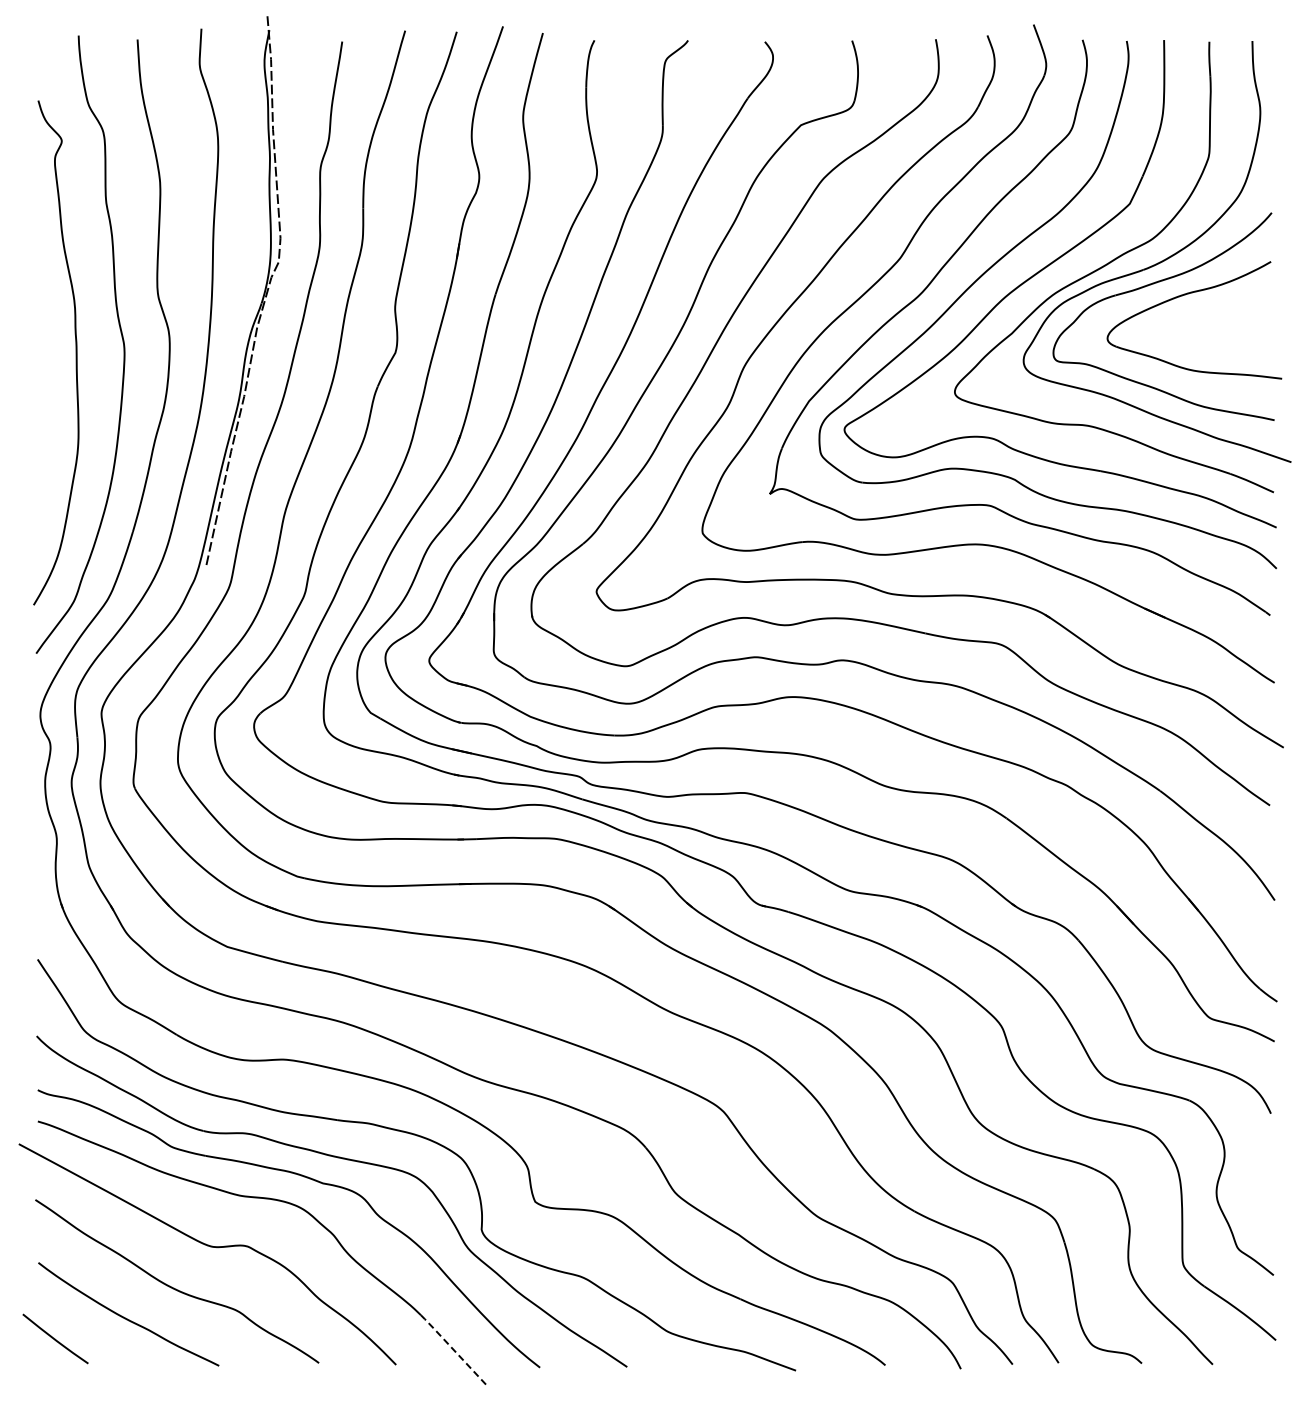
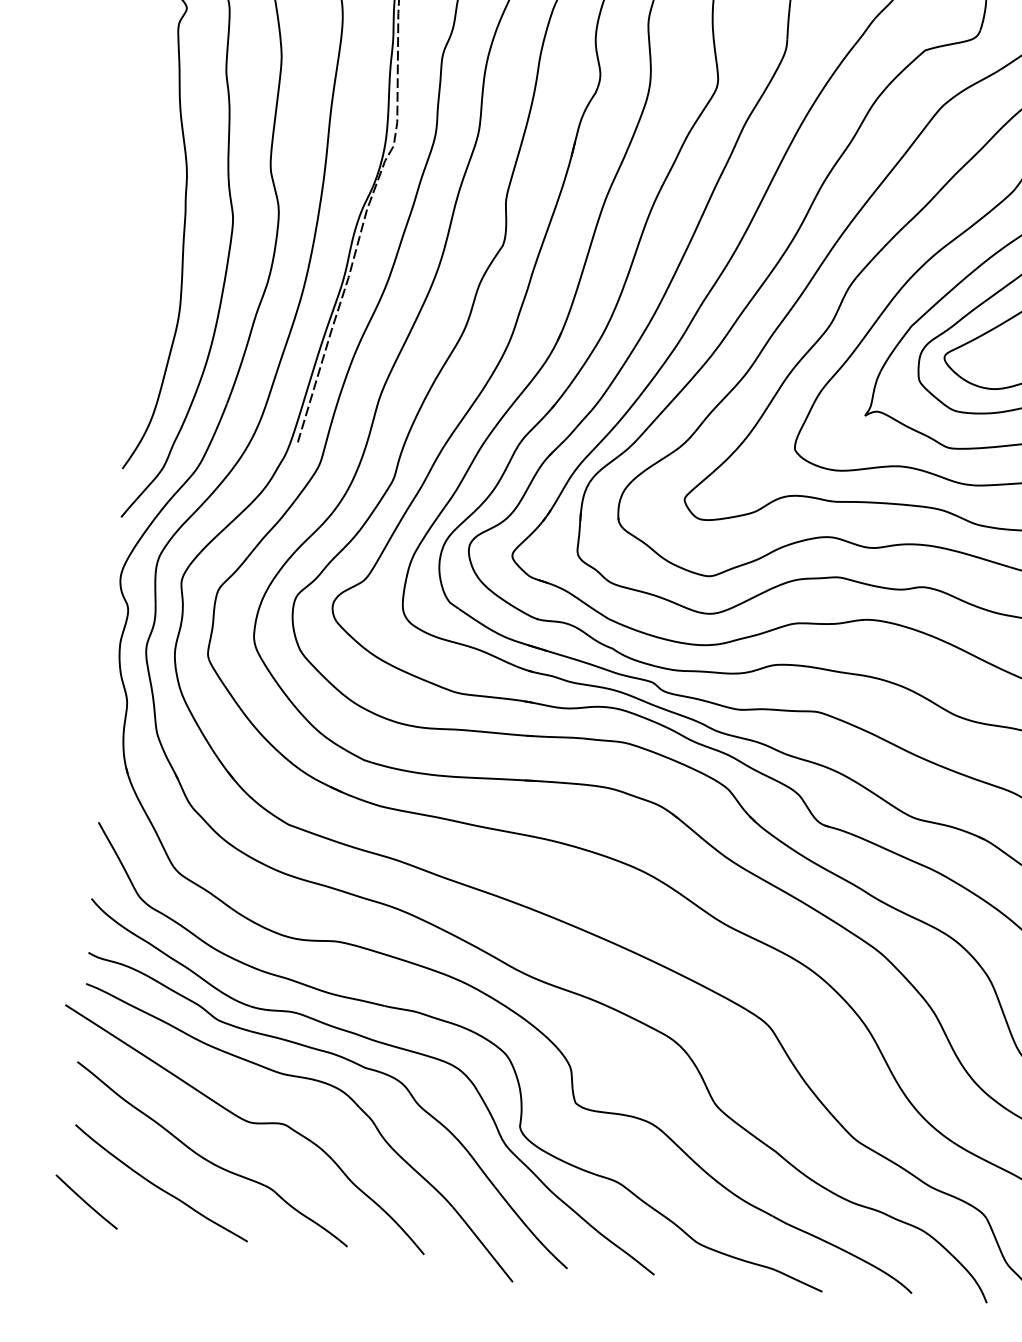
line: (453, 1349) -> (482, 1243), dashed -> solid

